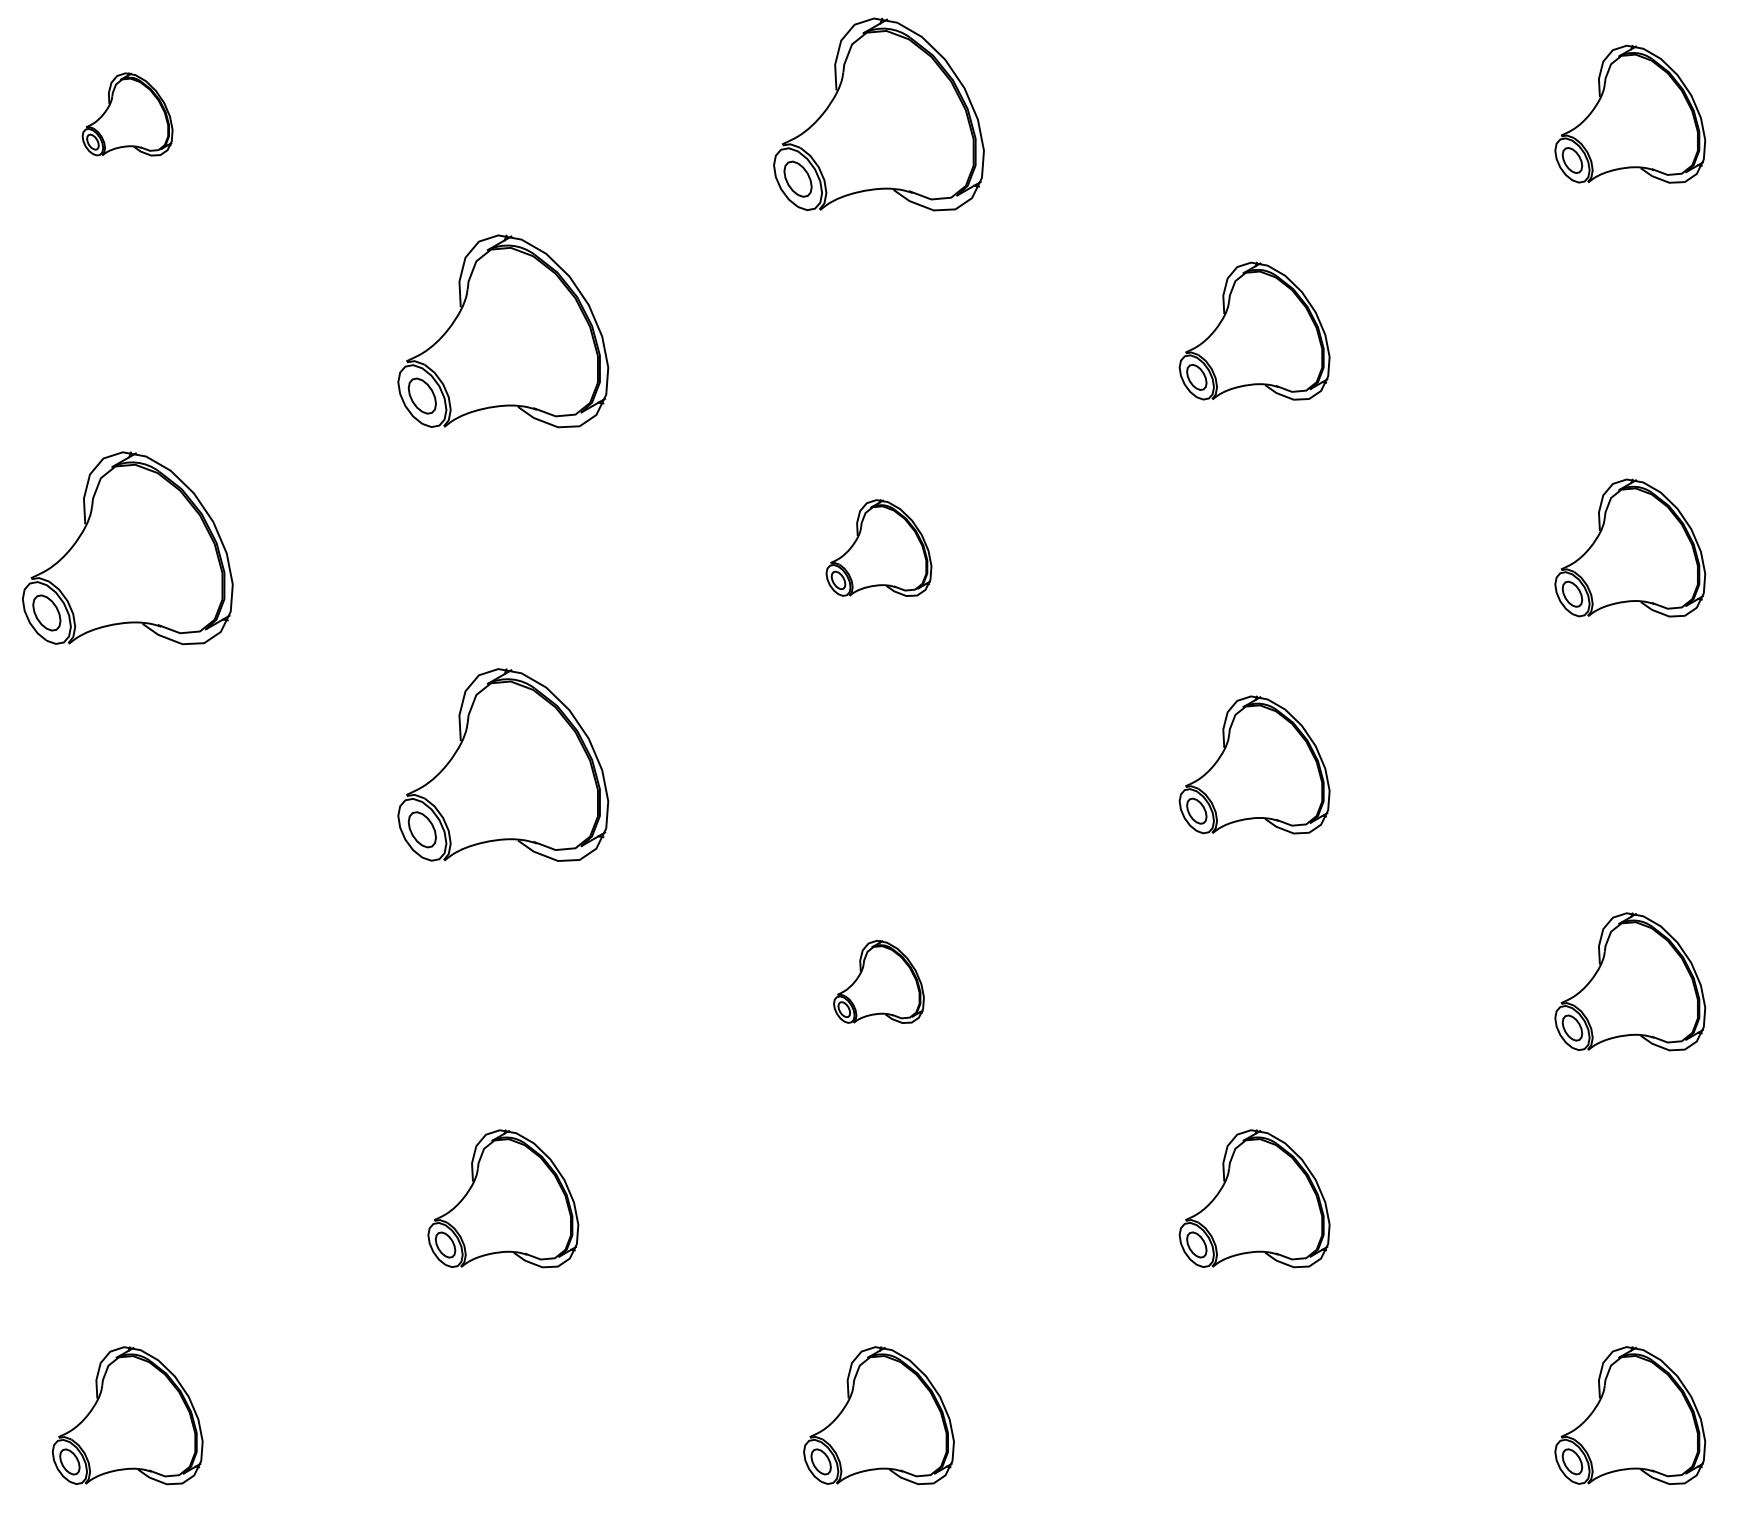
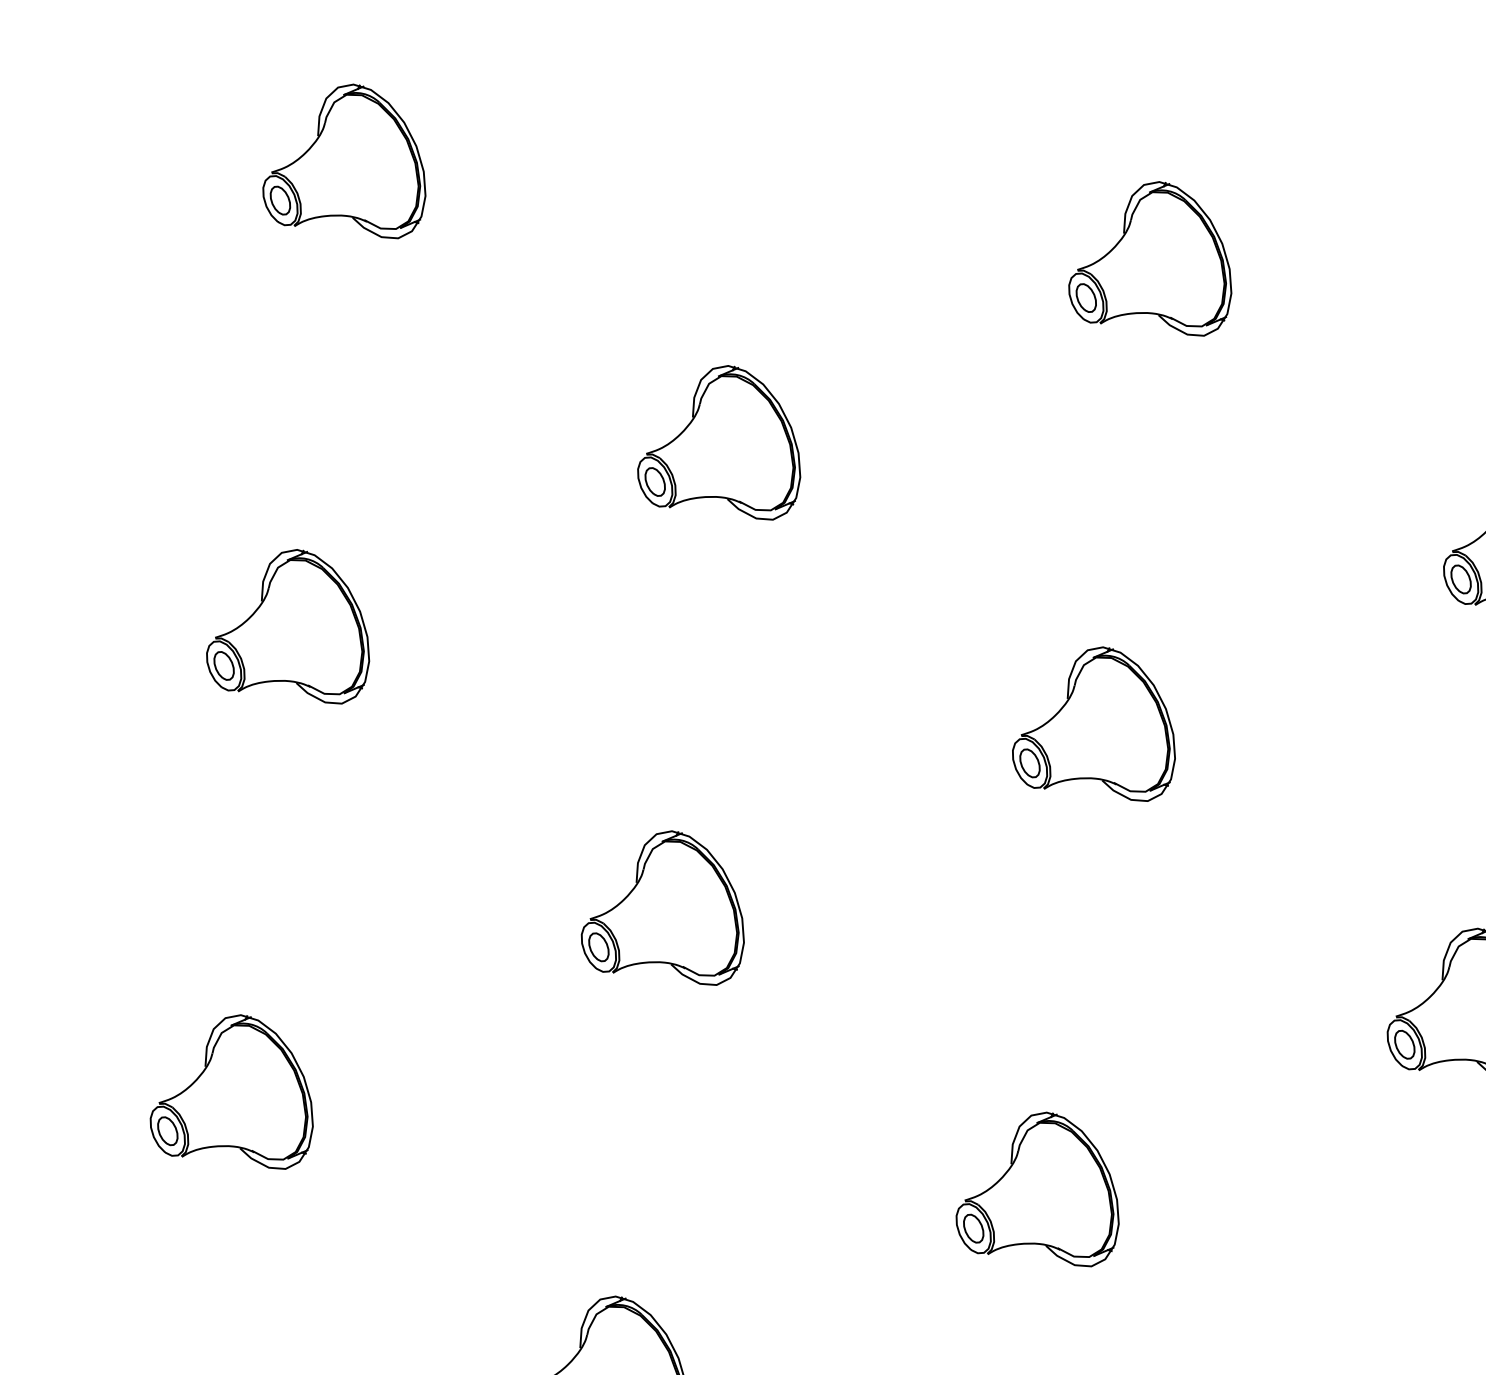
part: (878, 113) -> (1153, 255), size x0.71
part: (127, 114) -> (348, 158), size x1.67
part: (503, 330) -> (723, 439), size x0.71
part: (127, 547) -> (292, 623), size x0.71
part: (878, 547) -> (1097, 720), size x1.43
part: (503, 764) -> (667, 904), size x0.71
part: (127, 981) -> (235, 1088), added
part: (878, 981) -> (1041, 1186), size x1.67

